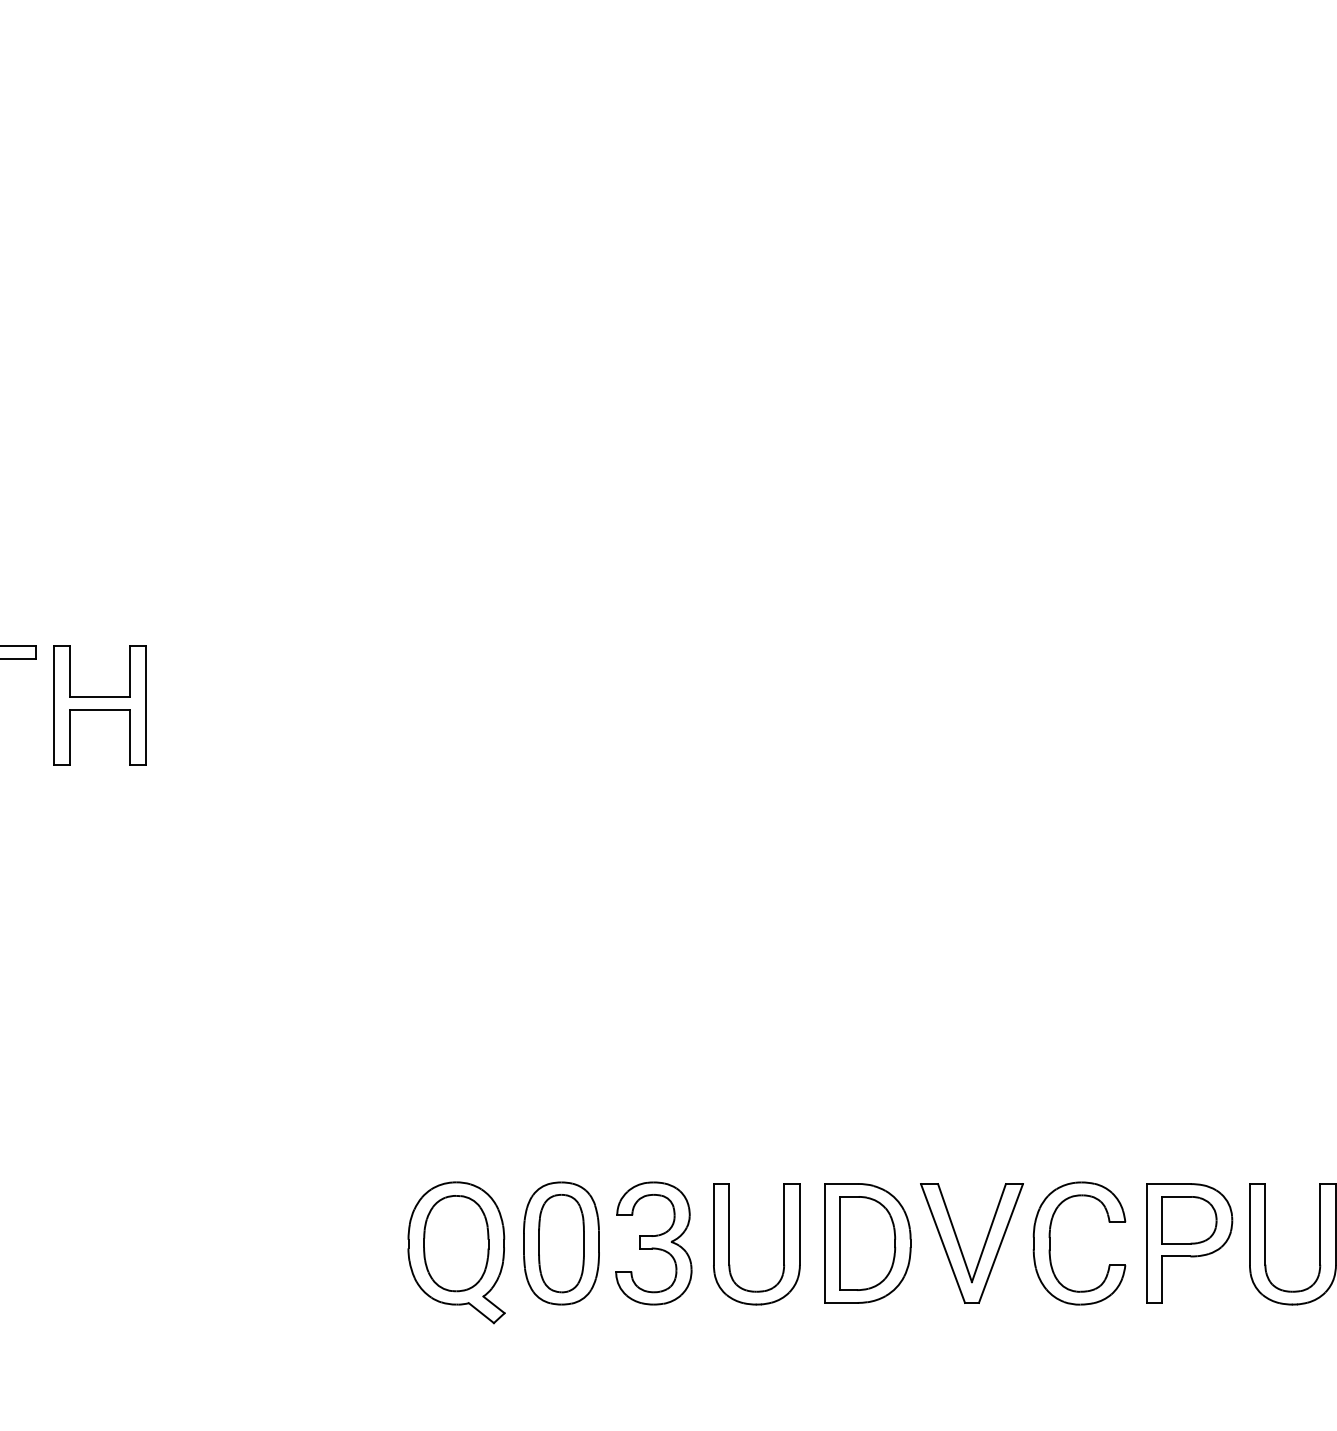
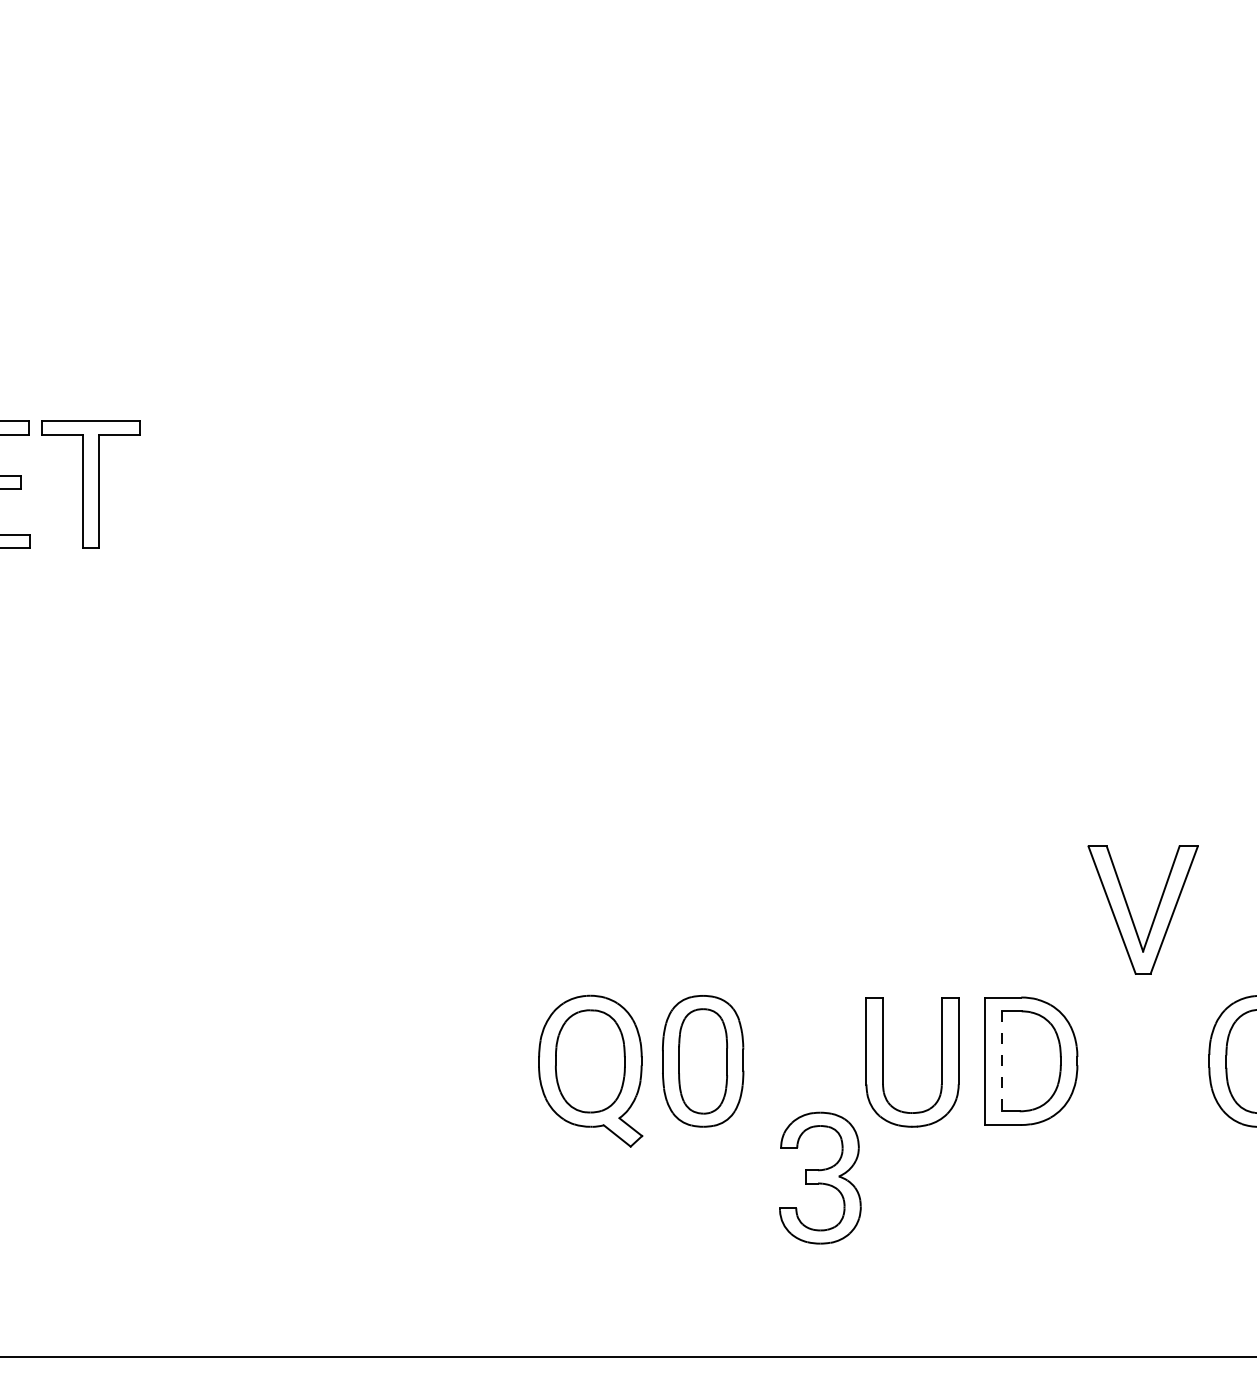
part: (99, 705) -> (207, 484), removed
part: (653, 1243) -> (819, 1178), moved
line: (840, 1243) -> (1002, 1061), solid -> dashed
part: (960, 1245) -> (1130, 912), moved

